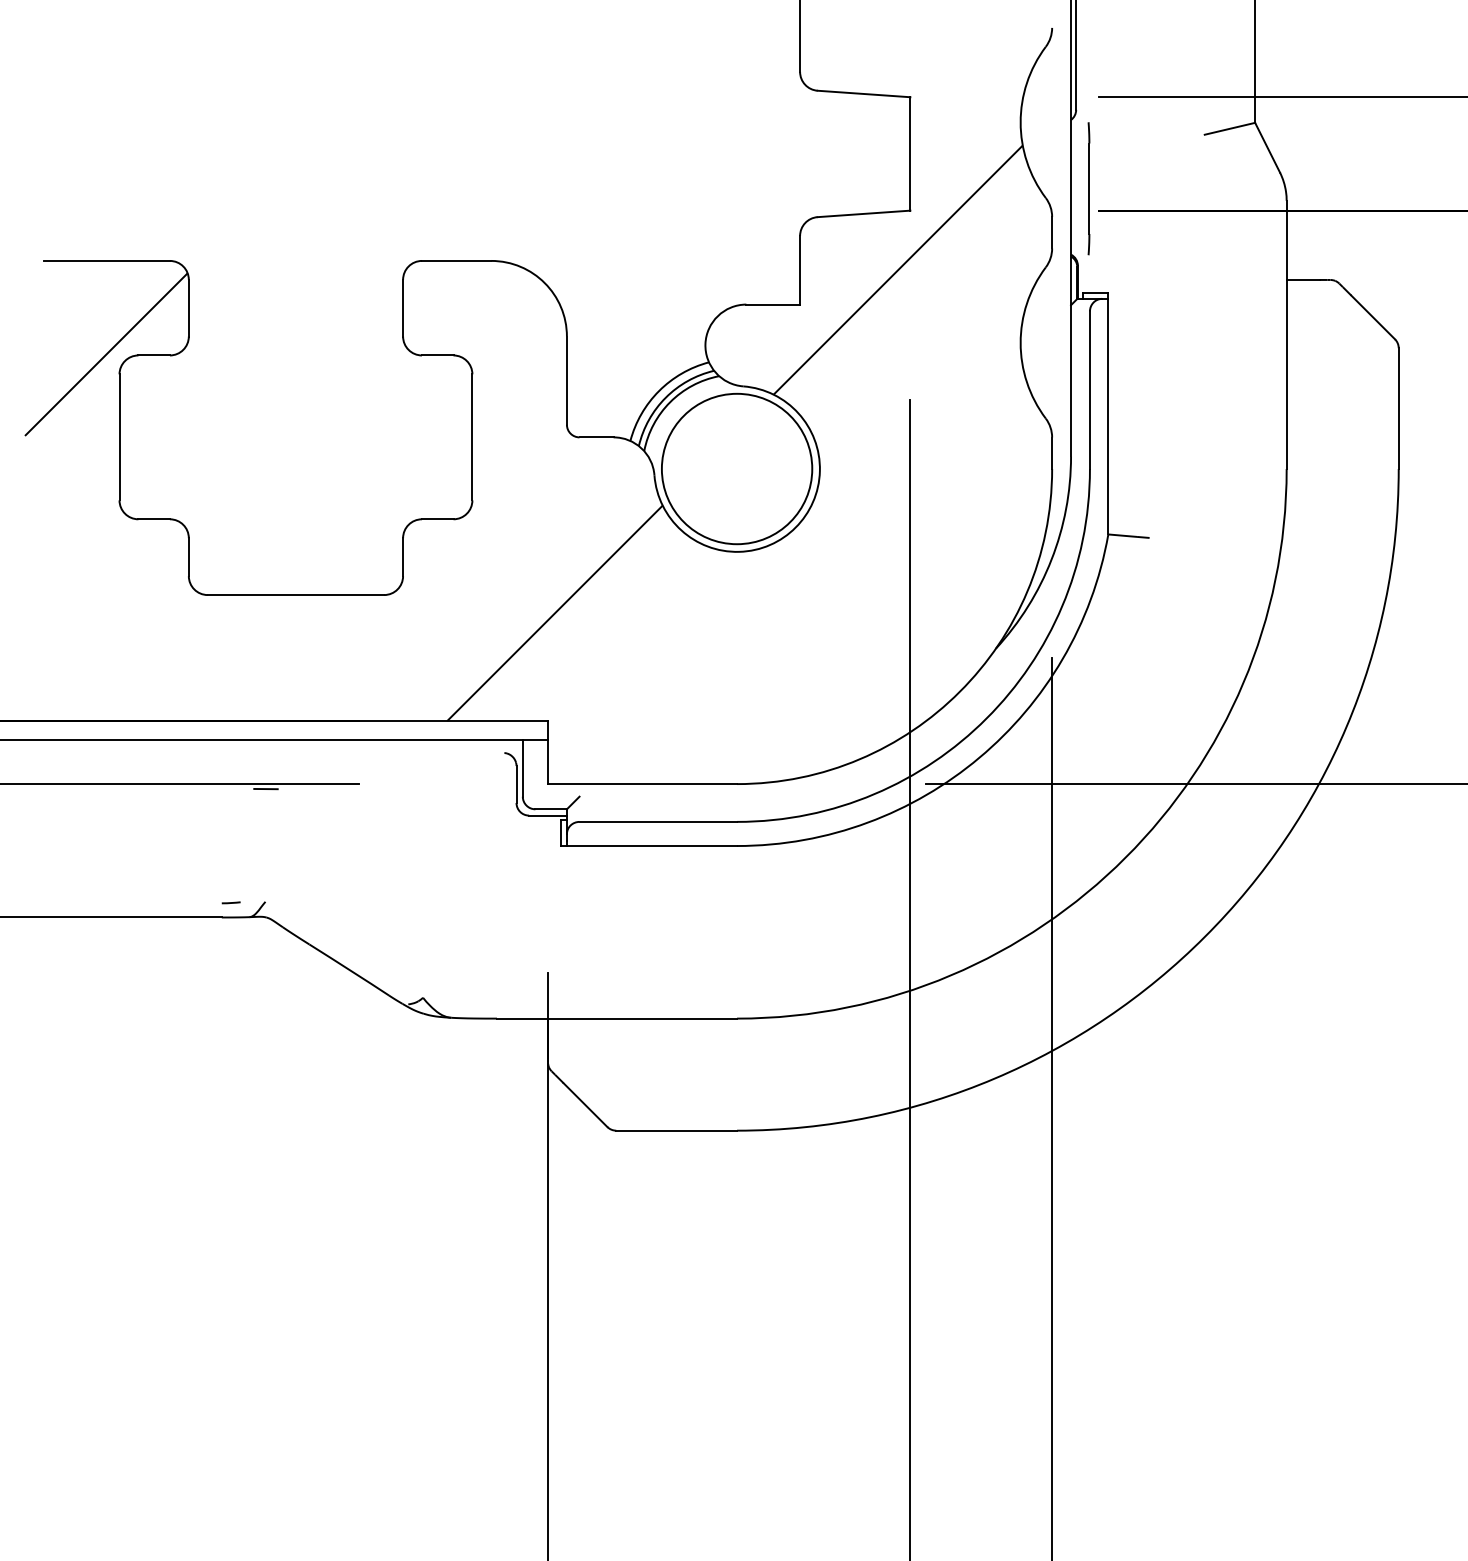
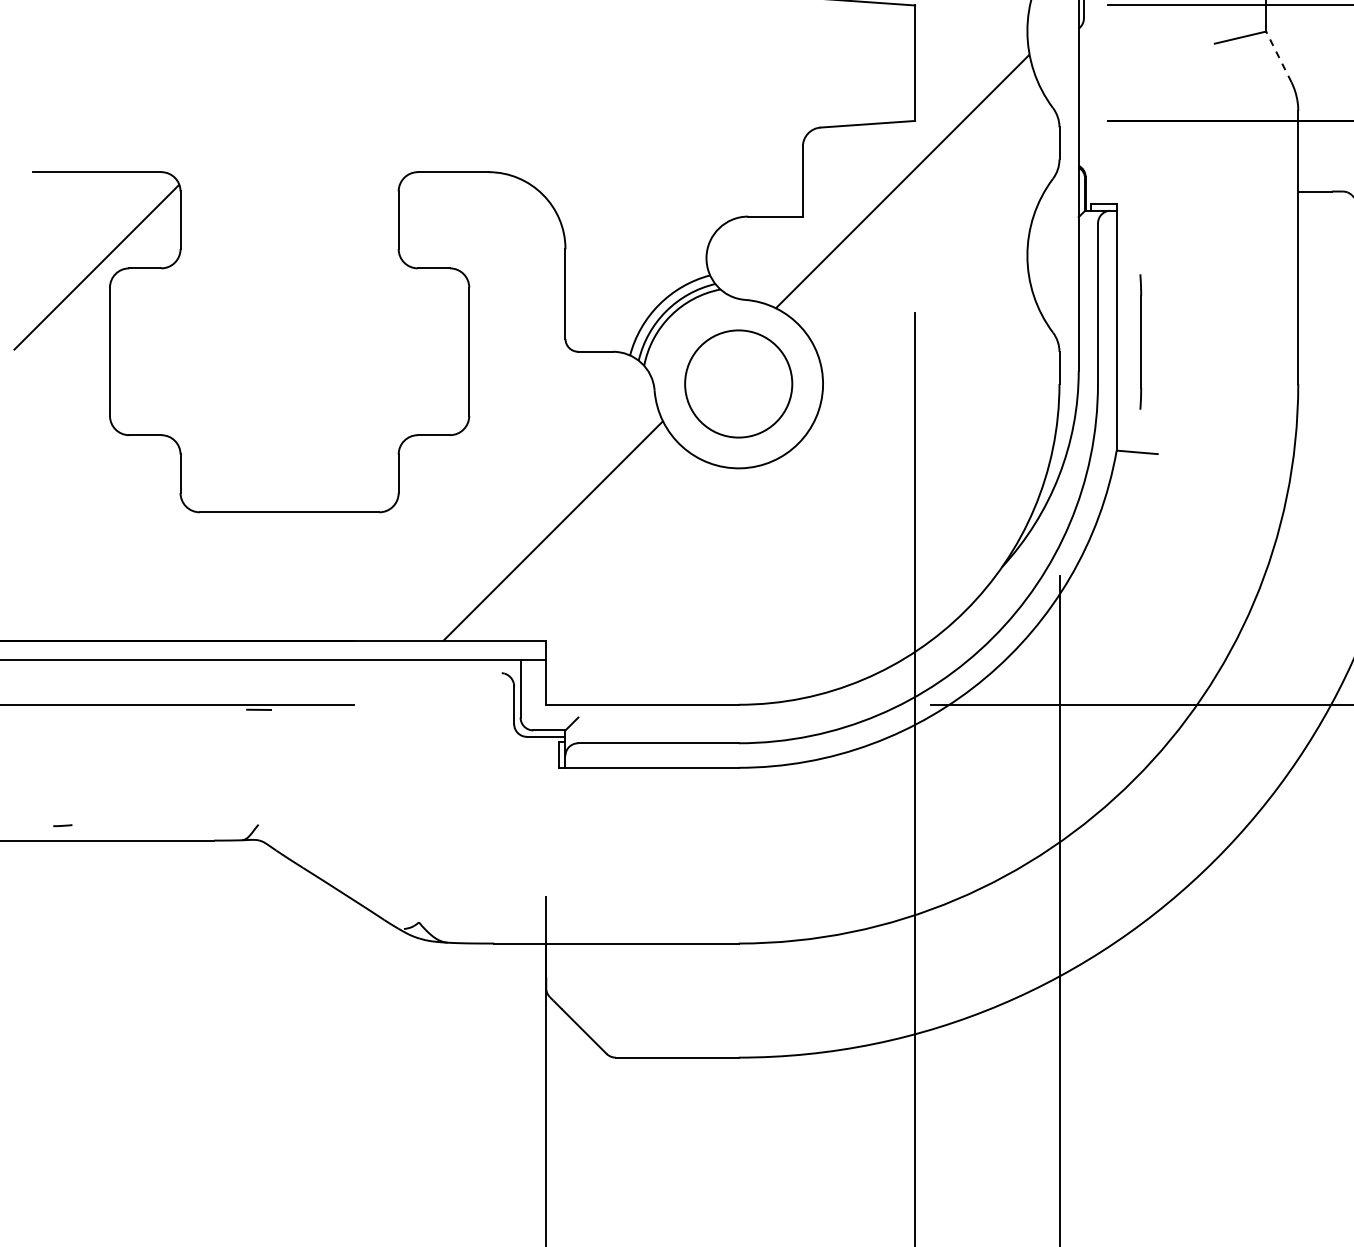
line: (1267, 147) -> (1278, 56), solid -> dashed
part: (1088, 188) -> (1140, 341), moved
circle: (736, 468) -> (738, 383), size x0.7
line: (230, 902) -> (62, 825), moved

